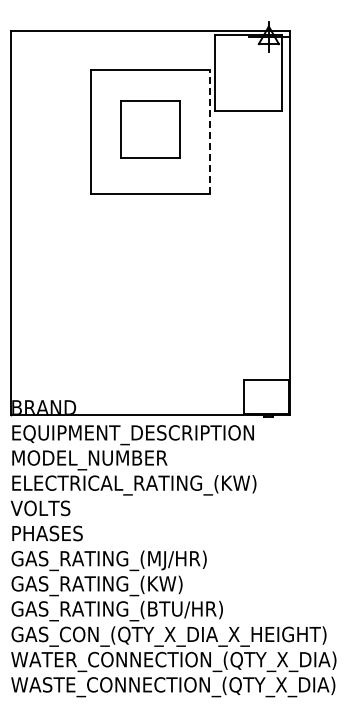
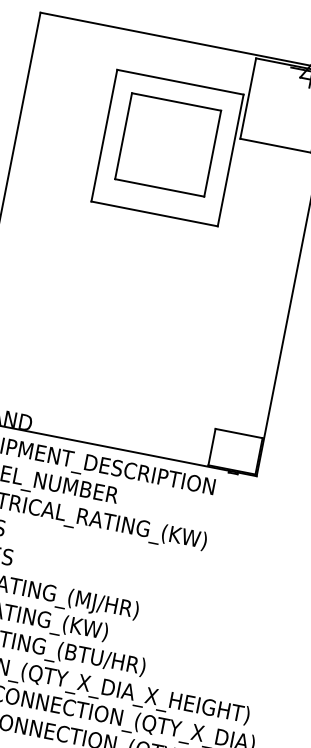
part: (150, 129) -> (168, 145), size x1.43
line: (210, 131) -> (231, 159), dashed -> solid

